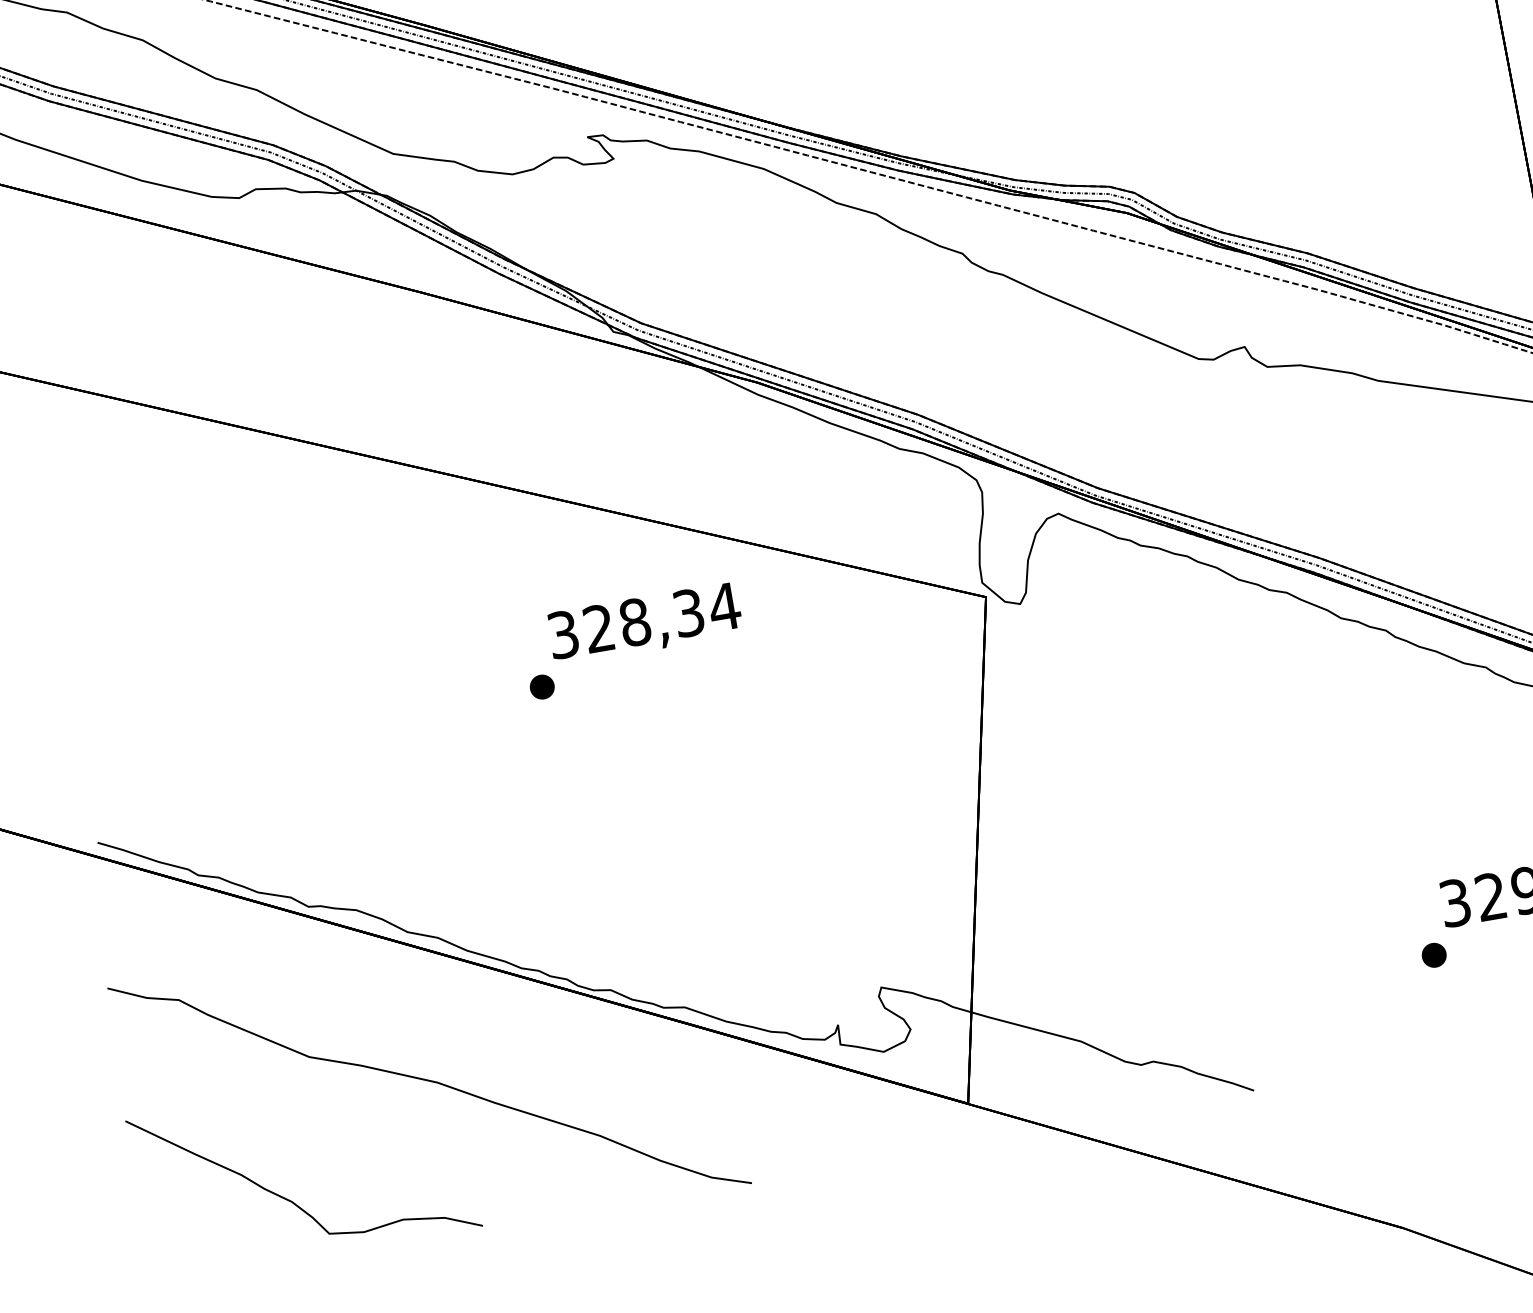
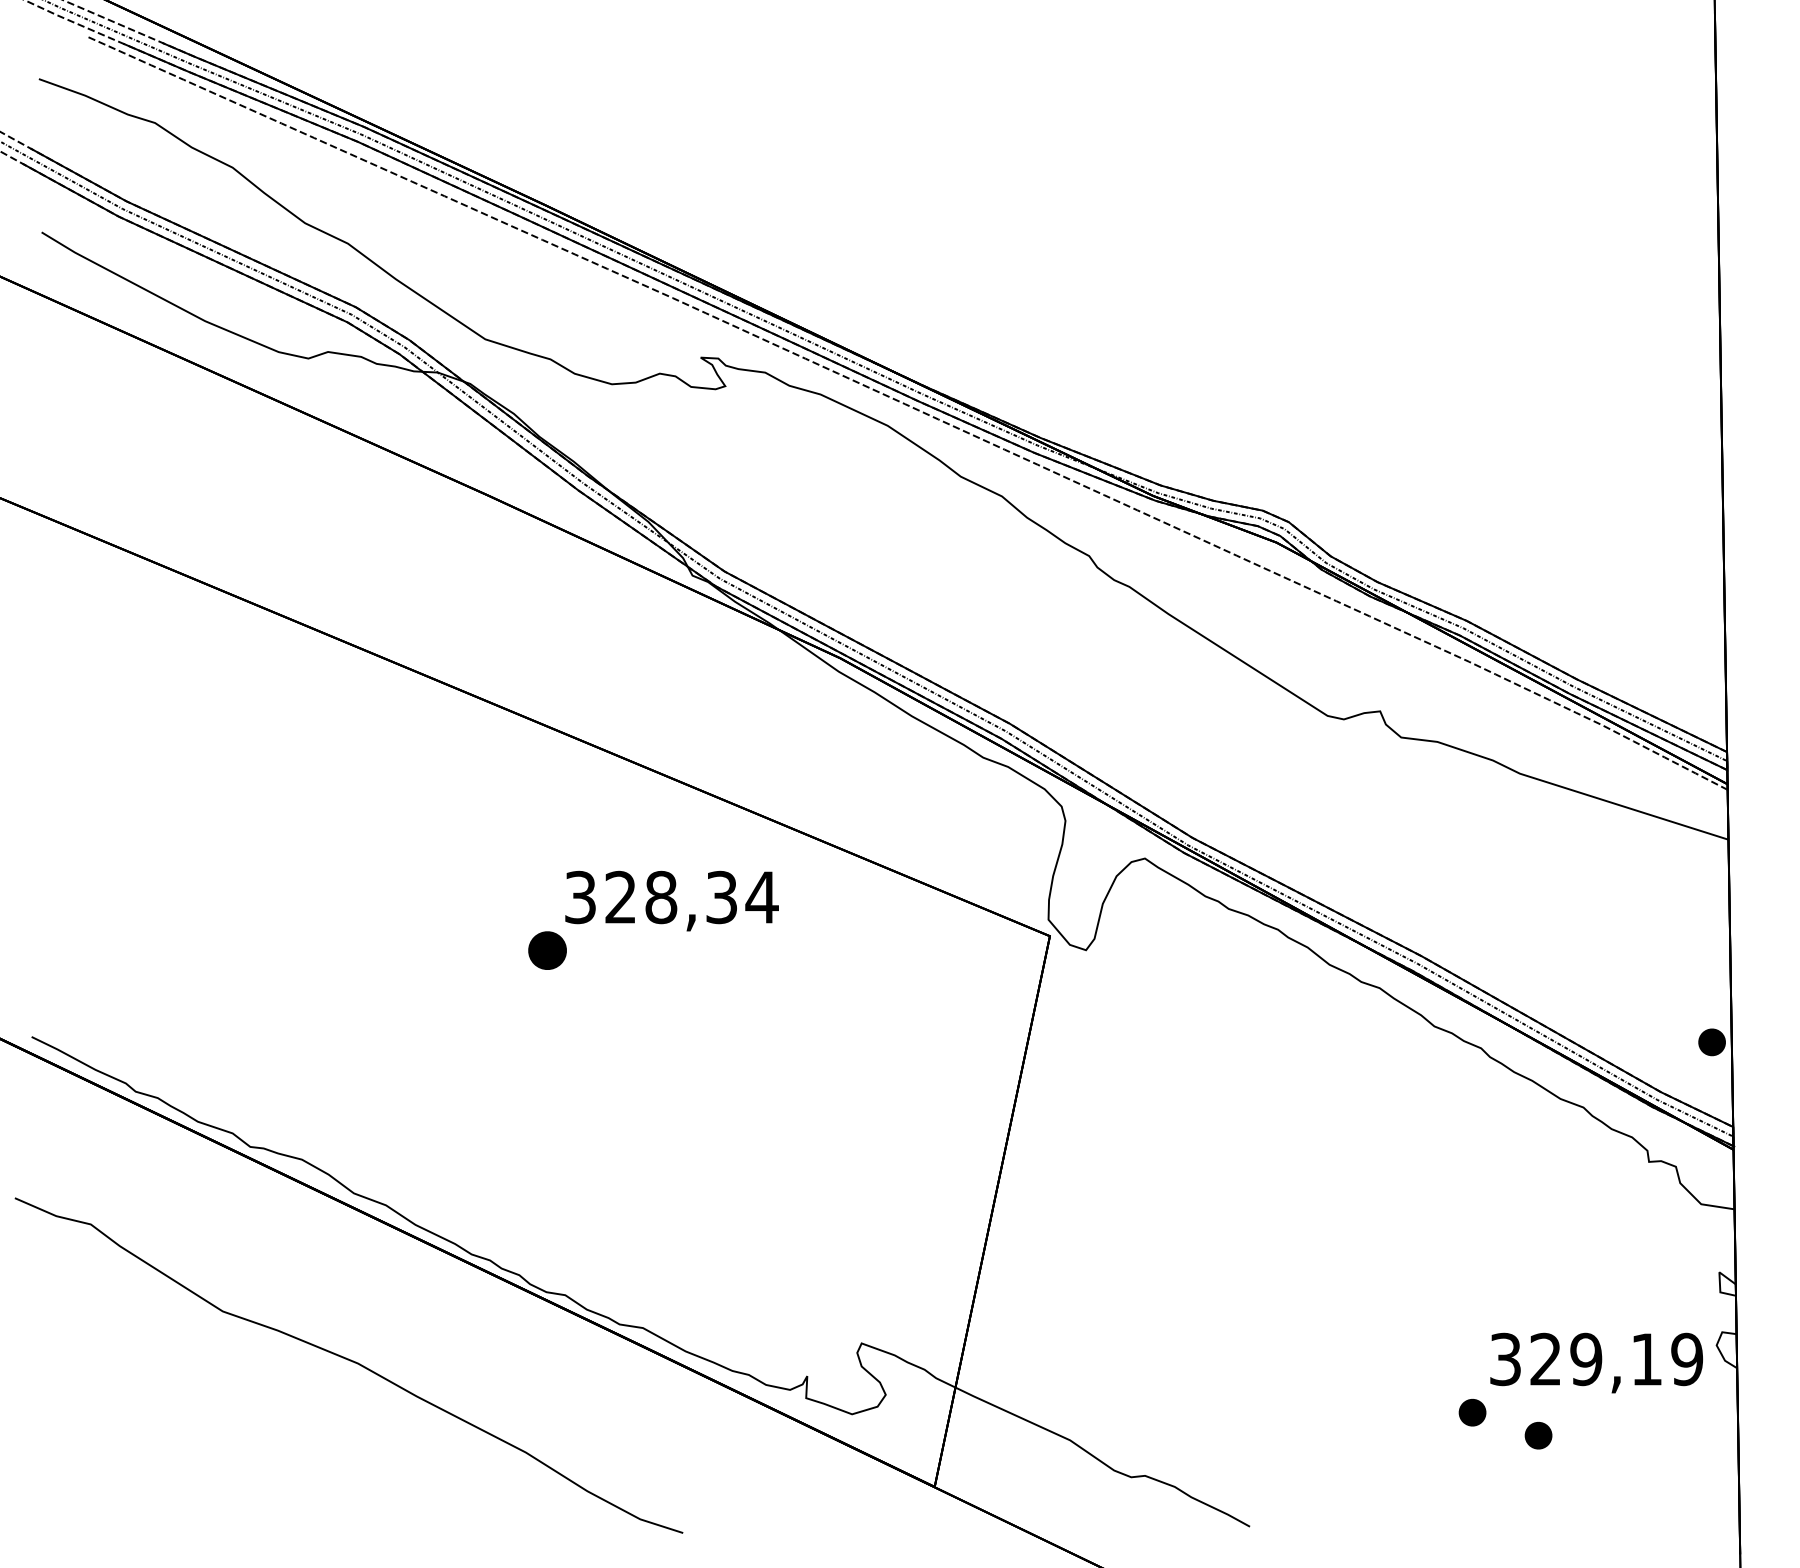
part: (542, 686) -> (547, 950), size x1.4
part: (1496, 965) -> (1538, 1435), added
part: (290, 1200) -> (175, 1464), removed

